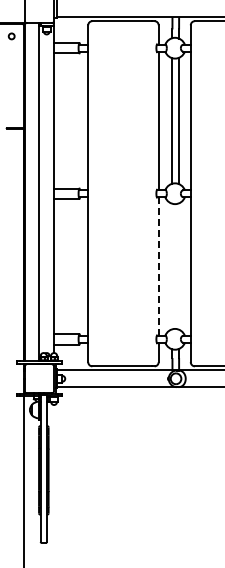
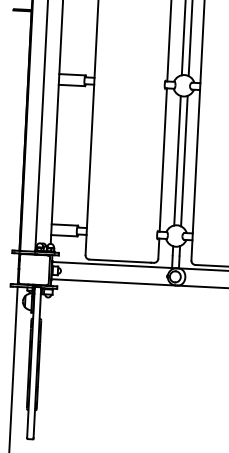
line: (158, 266) -> (163, 160), dashed -> solid
line: (172, 266) -> (177, 160), added
line: (179, 266) -> (184, 161), added

